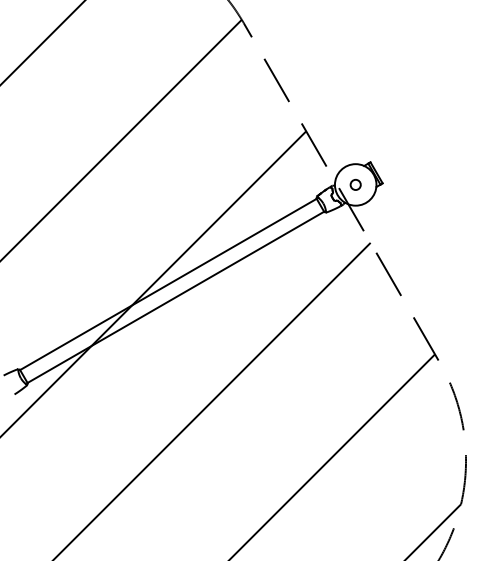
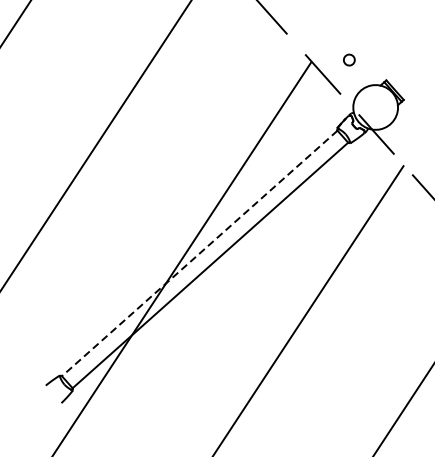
circle: (355, 184) -> (349, 59), moved
line: (167, 284) -> (198, 253), solid -> dashed

